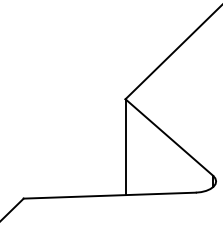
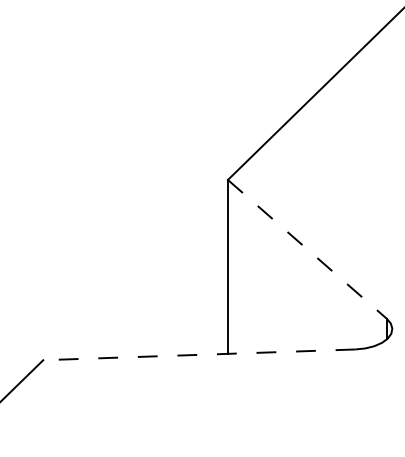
line: (169, 137) -> (307, 249), solid -> dashed
line: (109, 195) -> (198, 354), solid -> dashed

